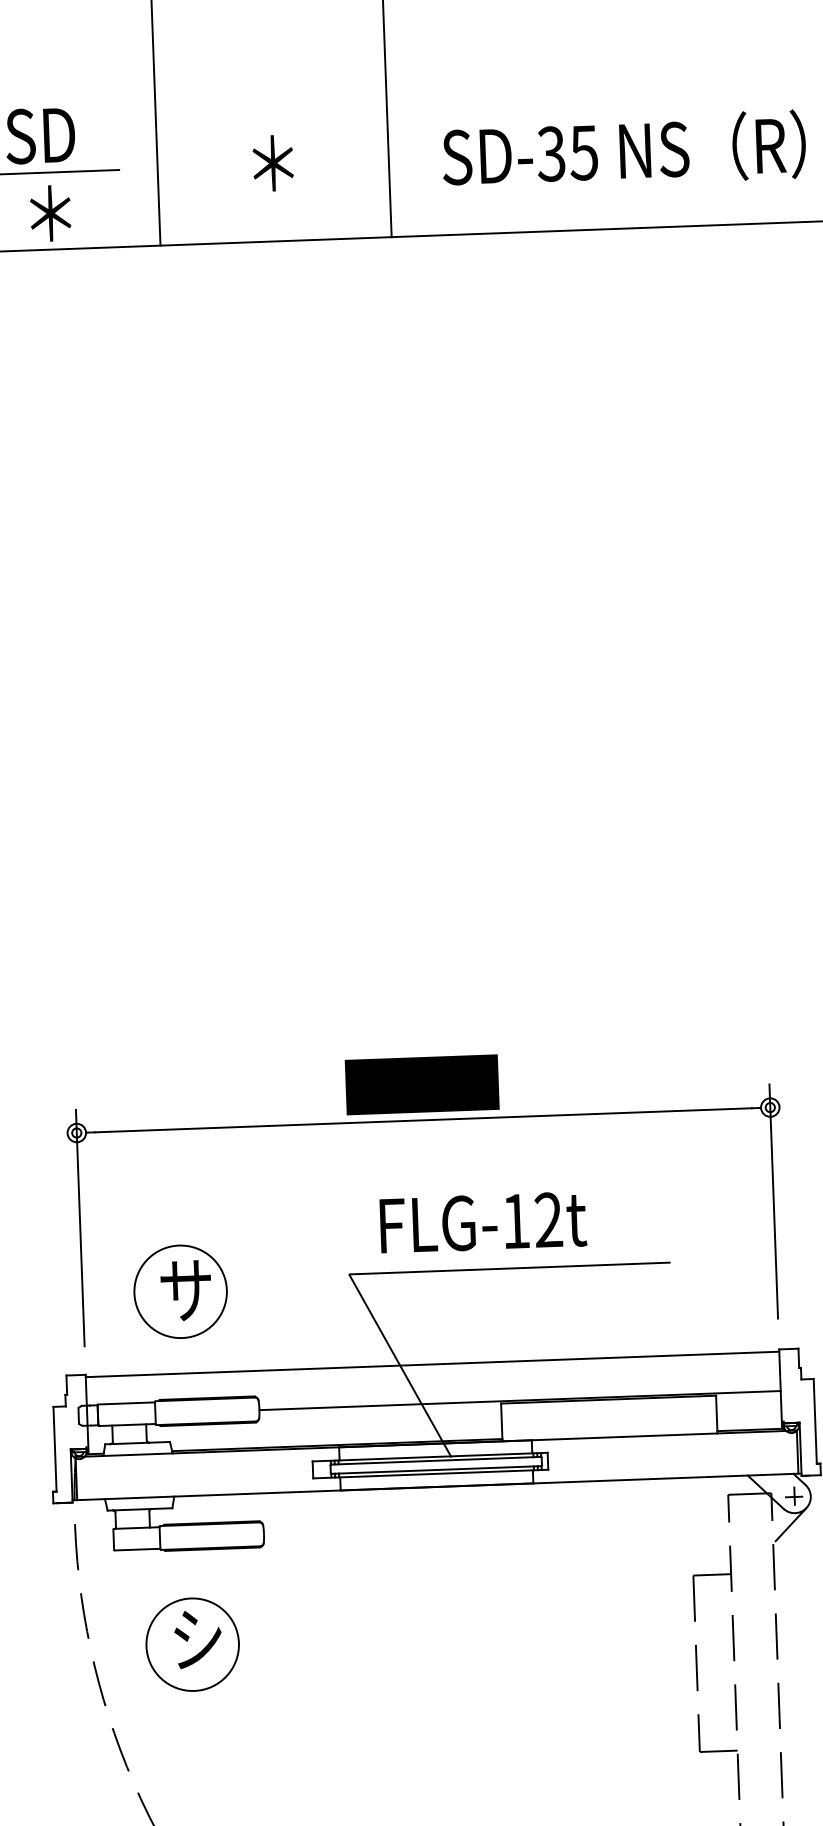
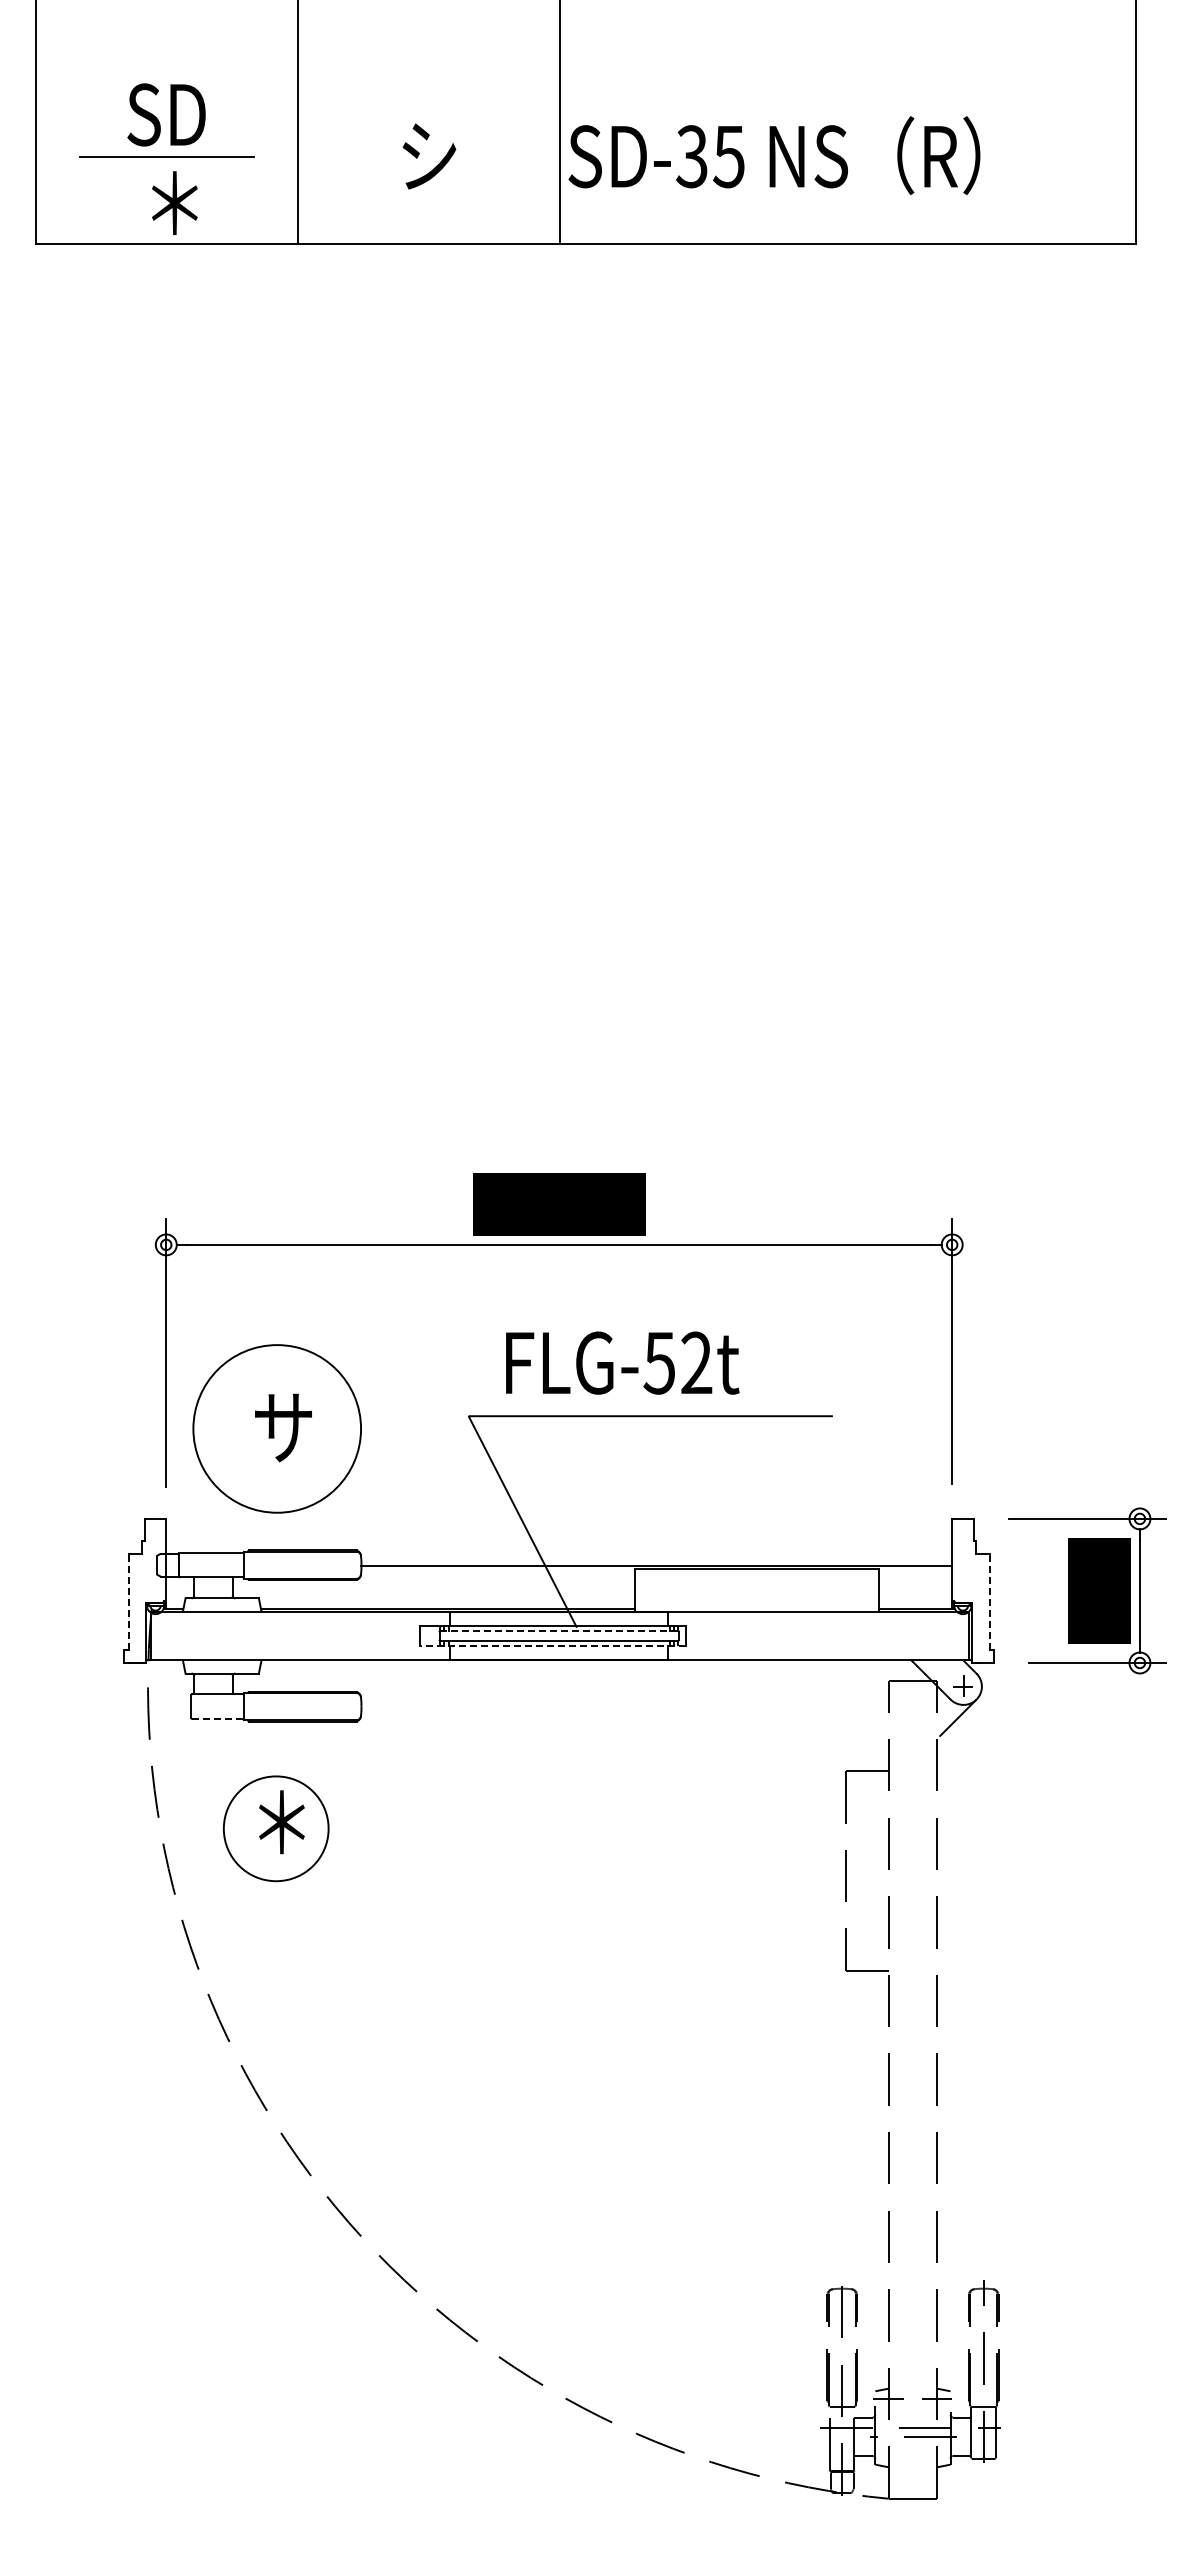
text: (624, 150) -> (774, 155), moved
text: (273, 164) -> (429, 156), ＊ -> シ
text: (514, 1221) -> (658, 1363), FLG-12t -> FLG-52t
circle: (180, 1291) -> (276, 1428), size x1.6
line: (432, 1364) -> (559, 1521), removed
line: (815, 1421) -> (990, 1601), solid -> dashed
line: (55, 1448) -> (128, 1601), solid -> dashed
line: (436, 1460) -> (559, 1630), solid -> dashed
line: (430, 1474) -> (552, 1645), solid -> dashed
line: (137, 1549) -> (217, 1718), solid -> dashed
text: (198, 1638) -> (282, 1822), シ -> ＊

